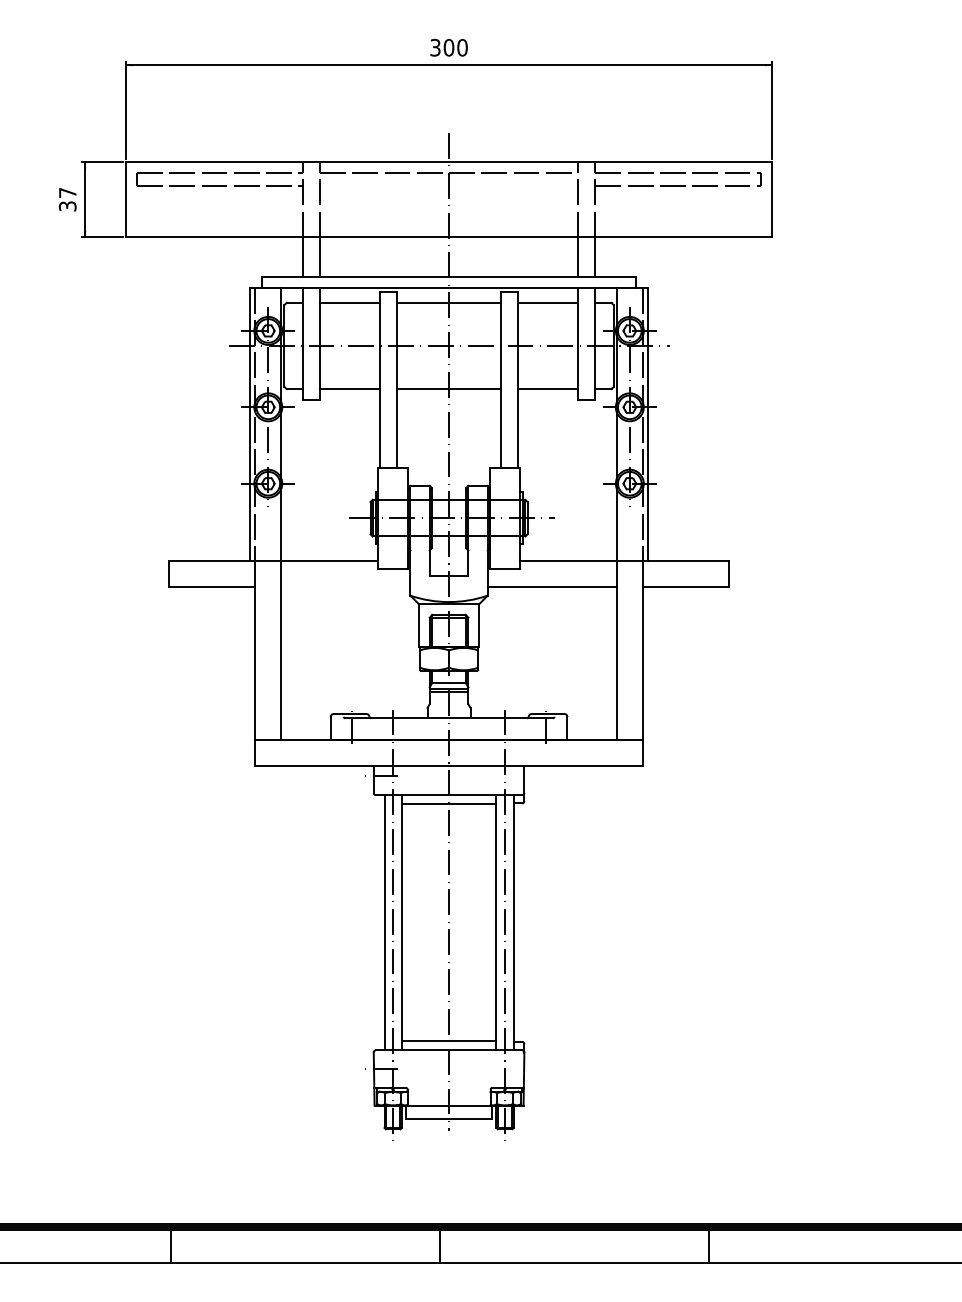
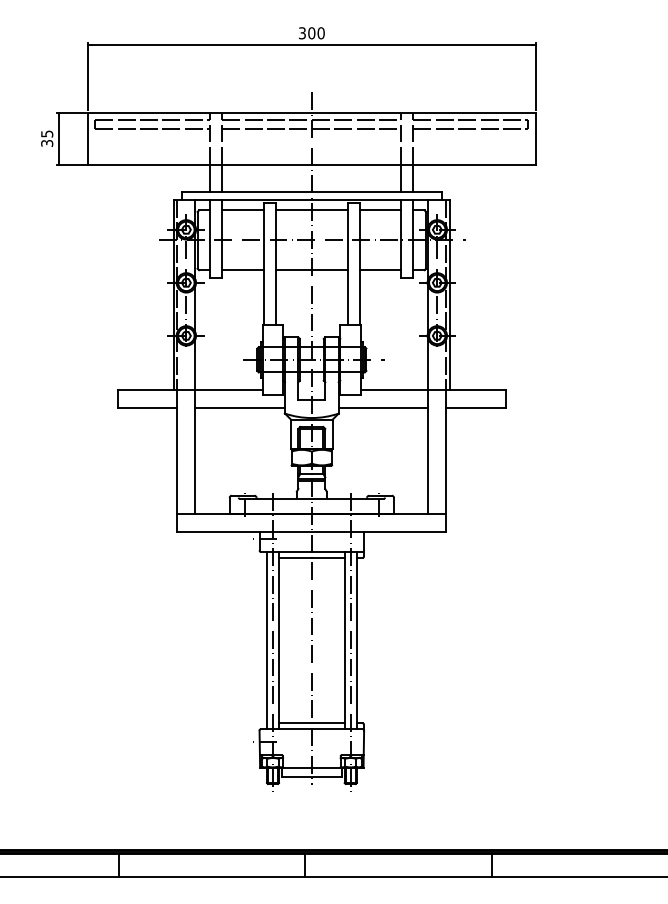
line: (448, 186) -> (311, 129), added
text: (68, 192) -> (47, 133), 37 -> 35
line: (344, 586) -> (239, 407), added

